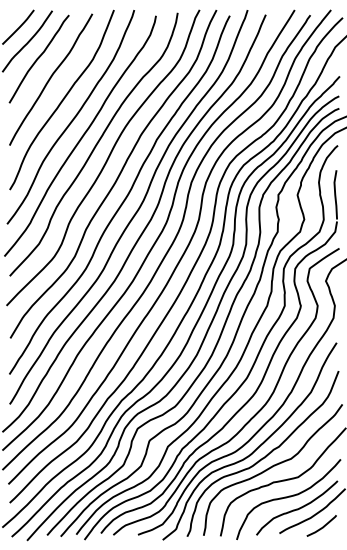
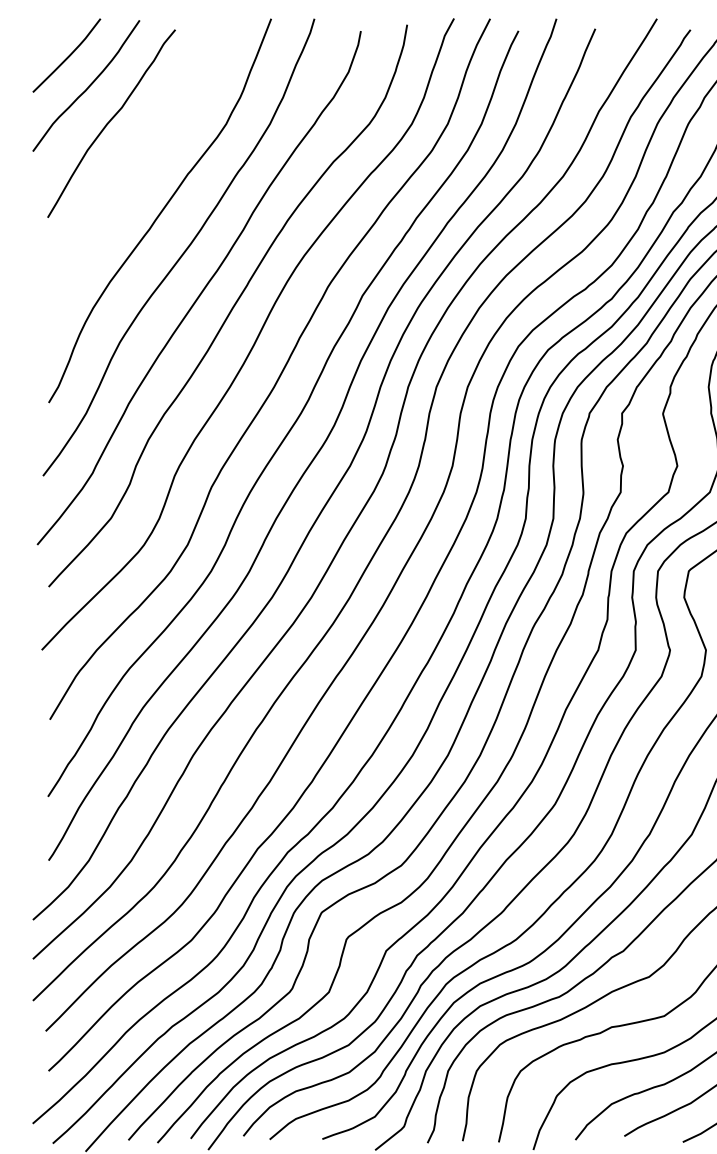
curve: (51, 78) -> (137, 164), removed

